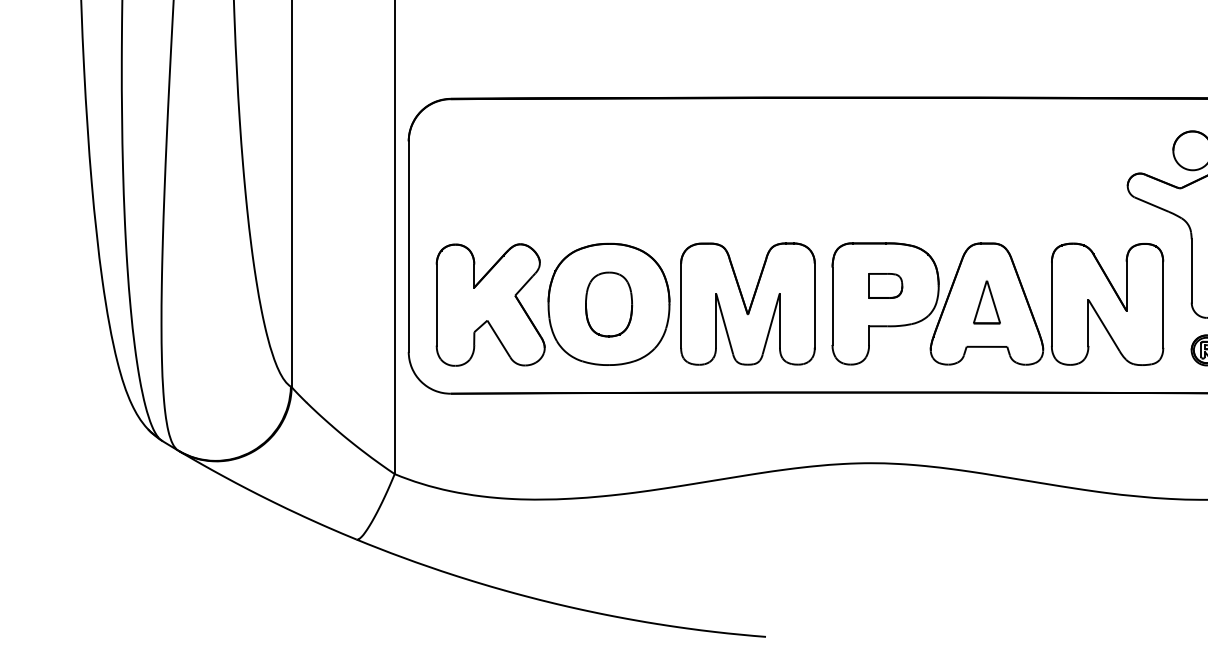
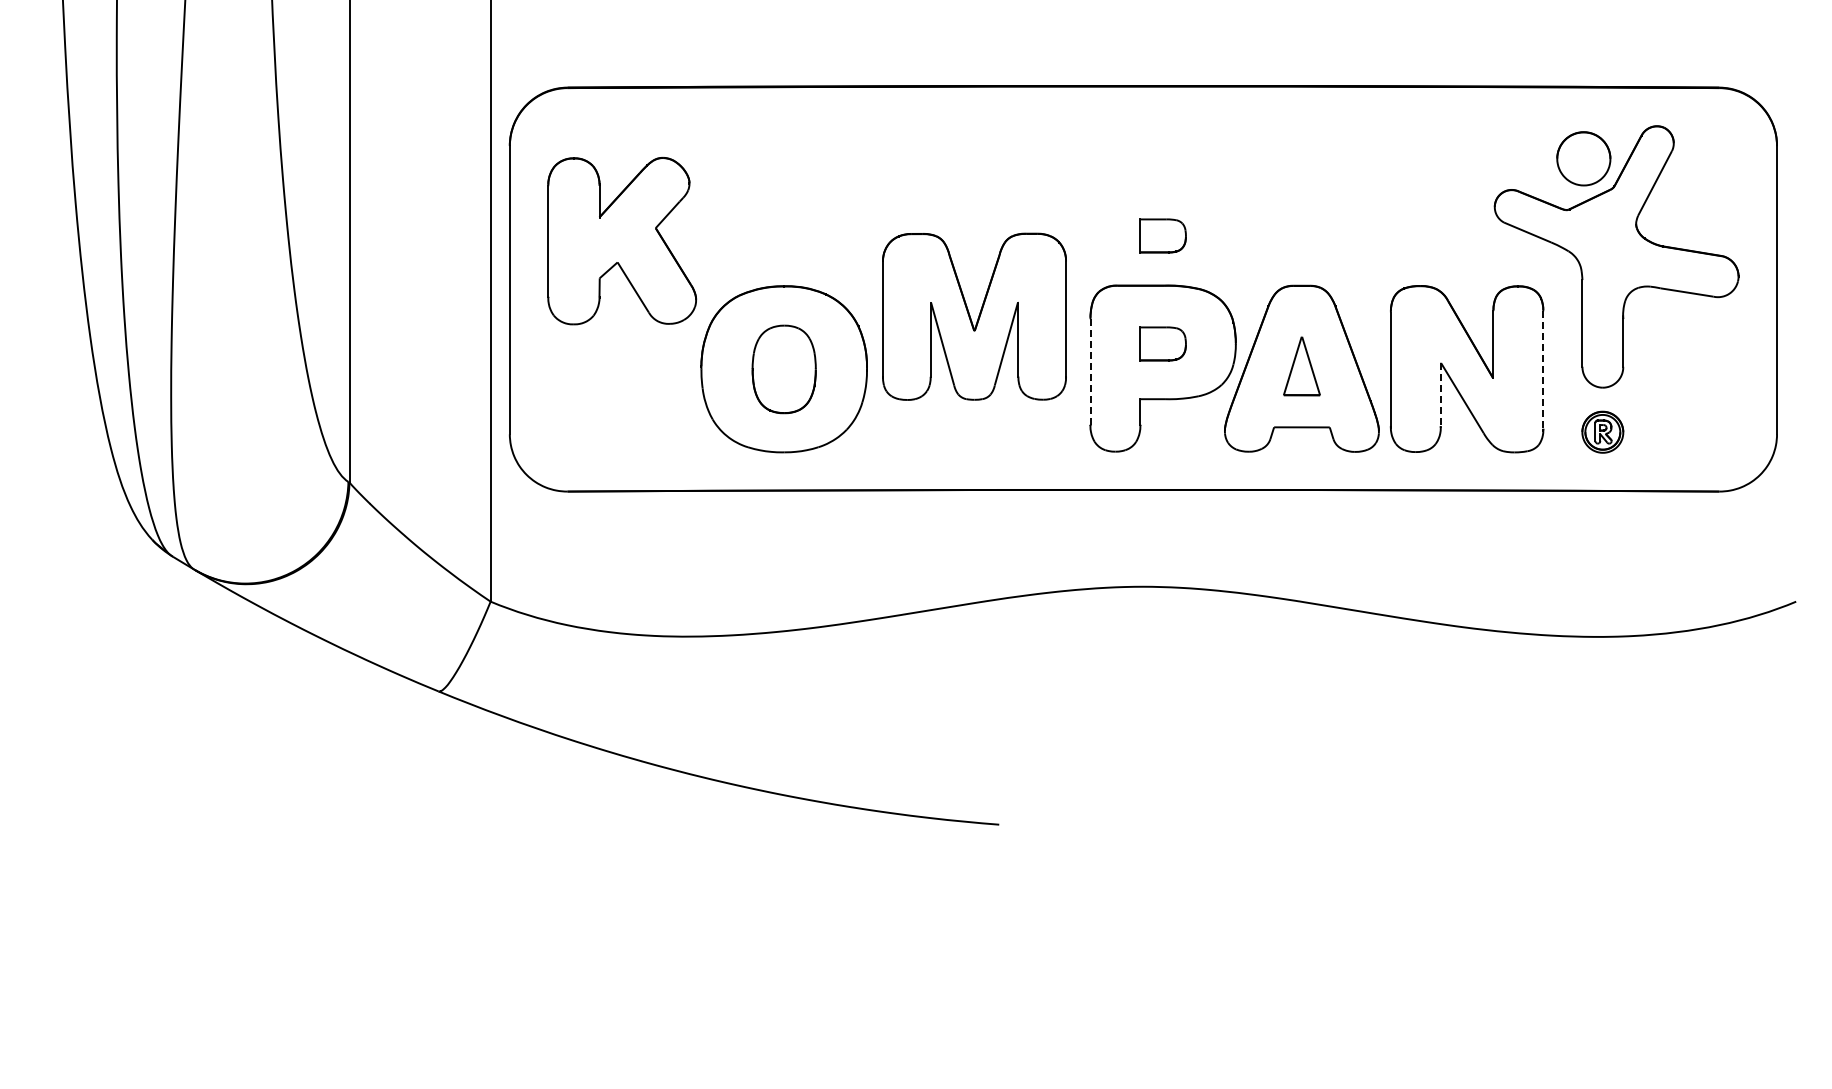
part: (885, 206) -> (1162, 235), added
part: (747, 303) -> (974, 316), moved
part: (490, 305) -> (622, 241), moved
line: (1163, 305) -> (1543, 370), solid -> dashed
line: (832, 306) -> (1090, 372), solid -> dashed
line: (1088, 322) -> (1440, 394), solid -> dashed

